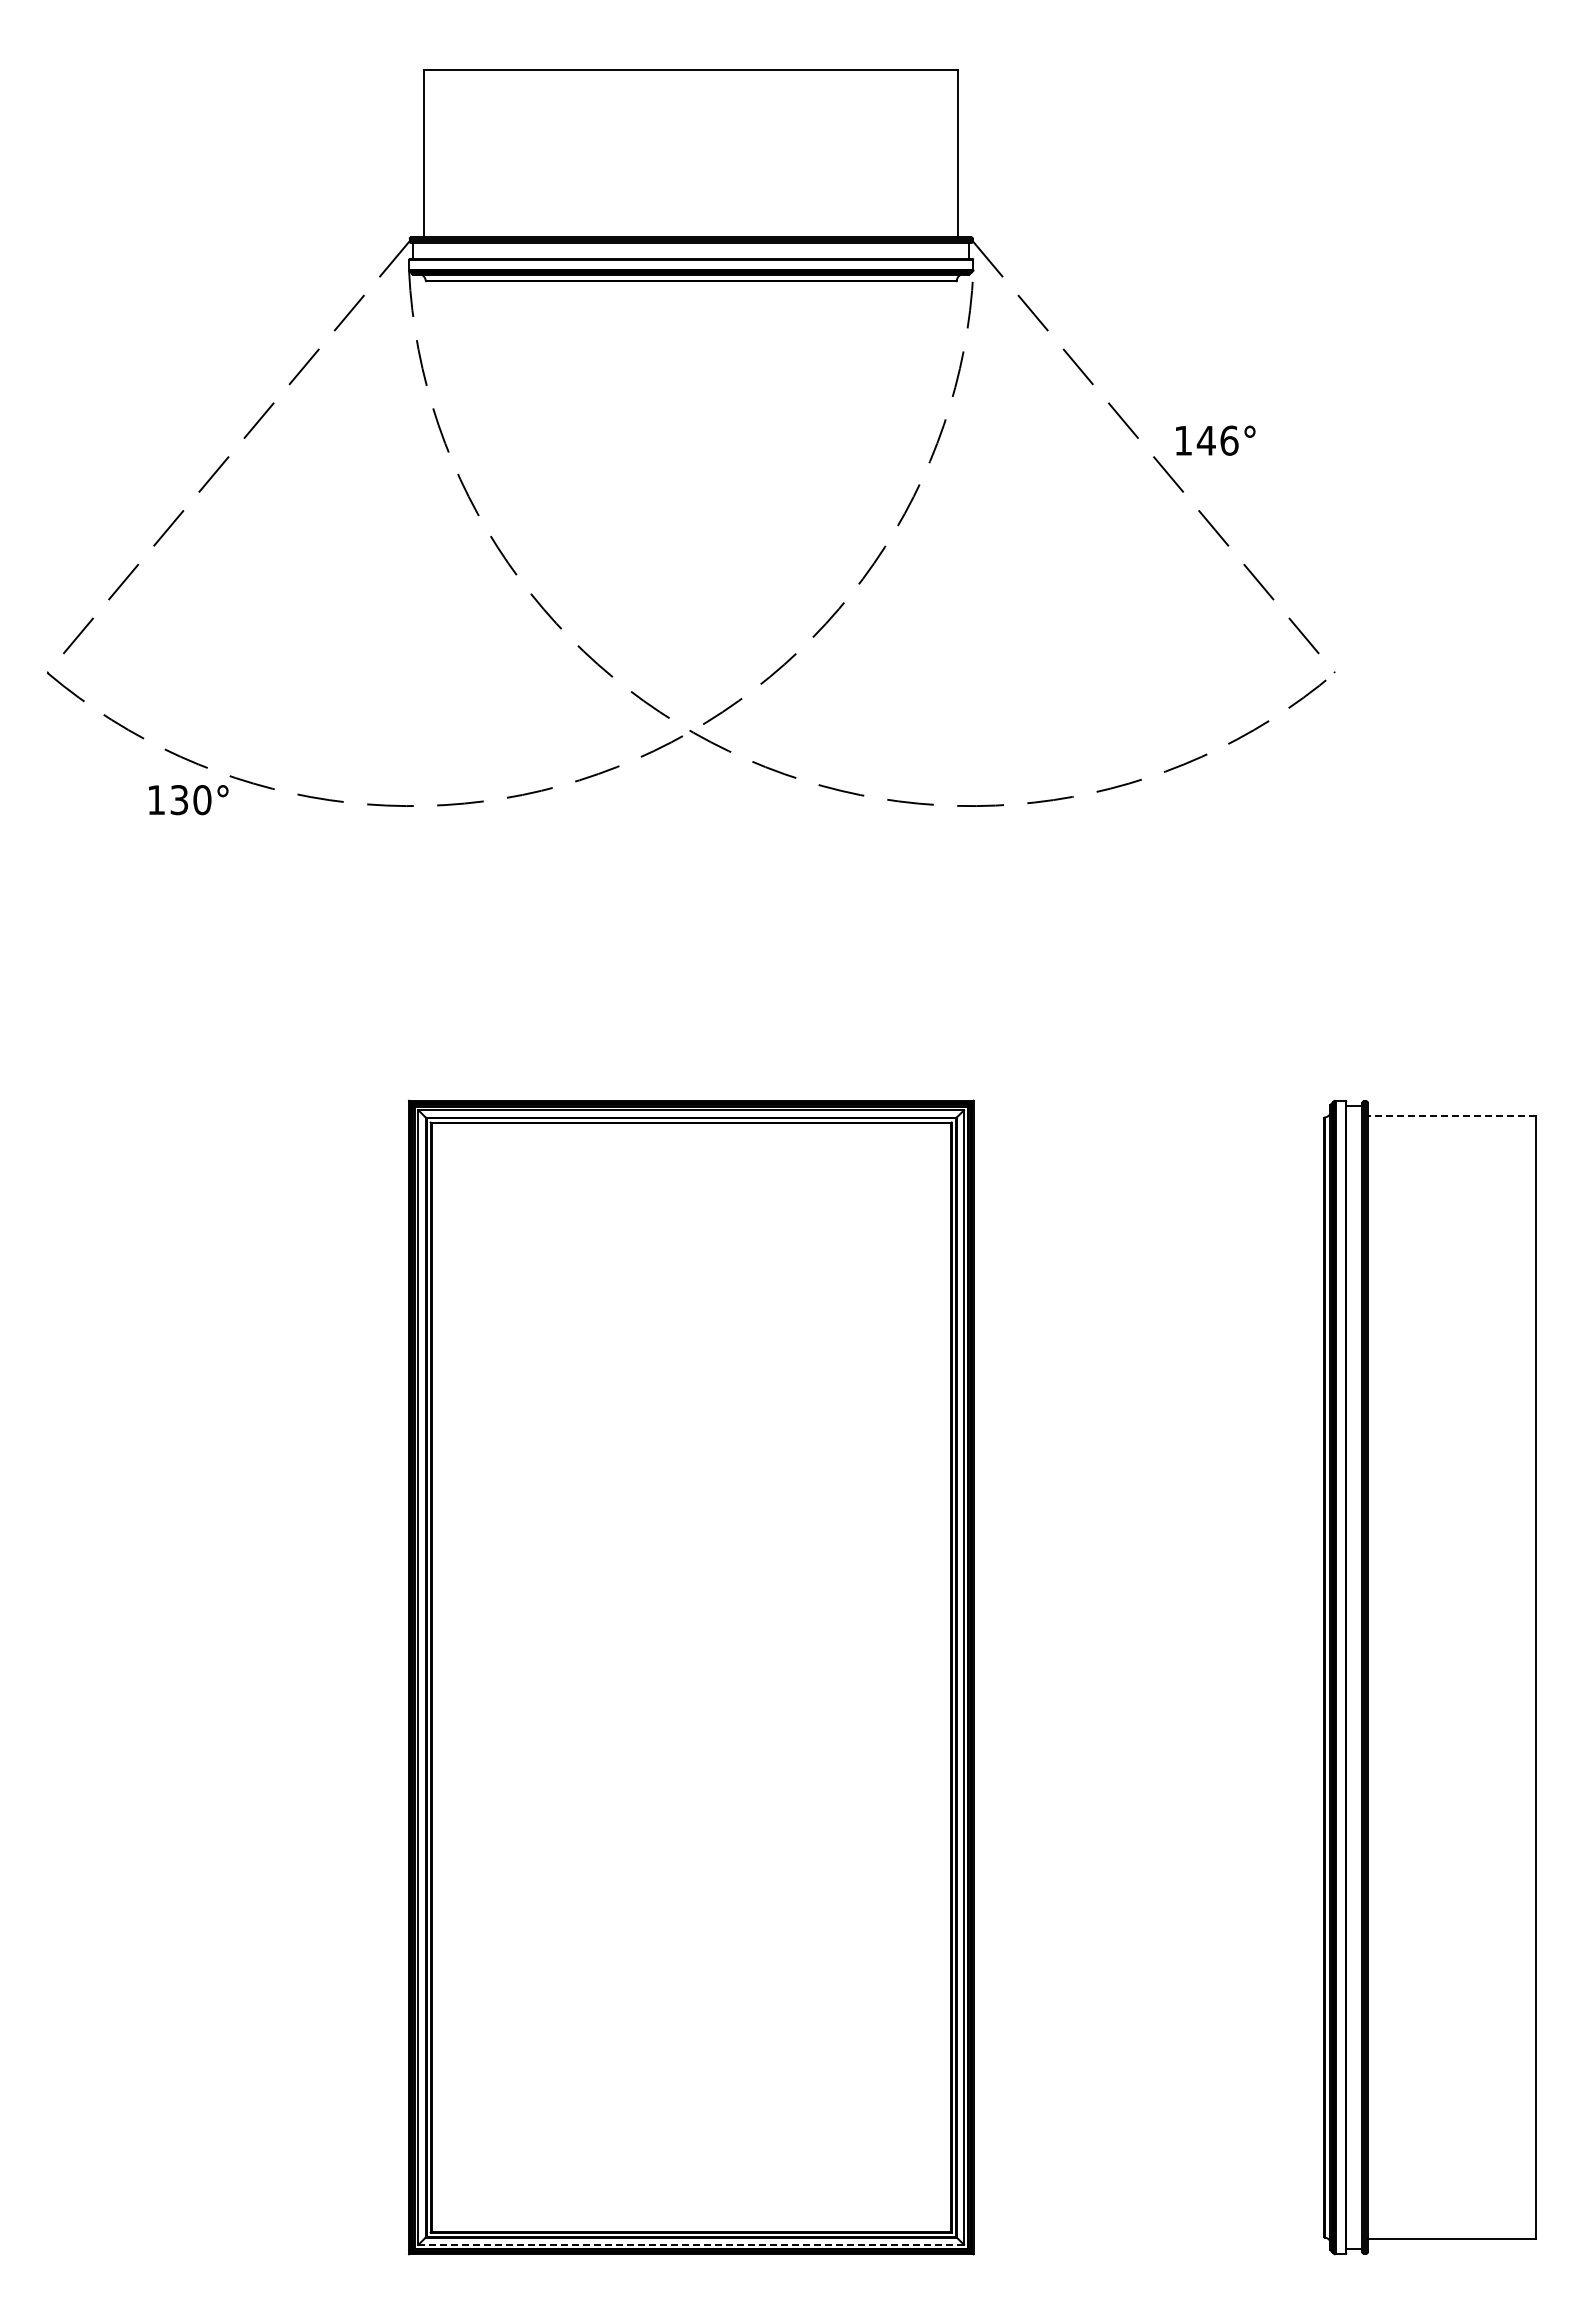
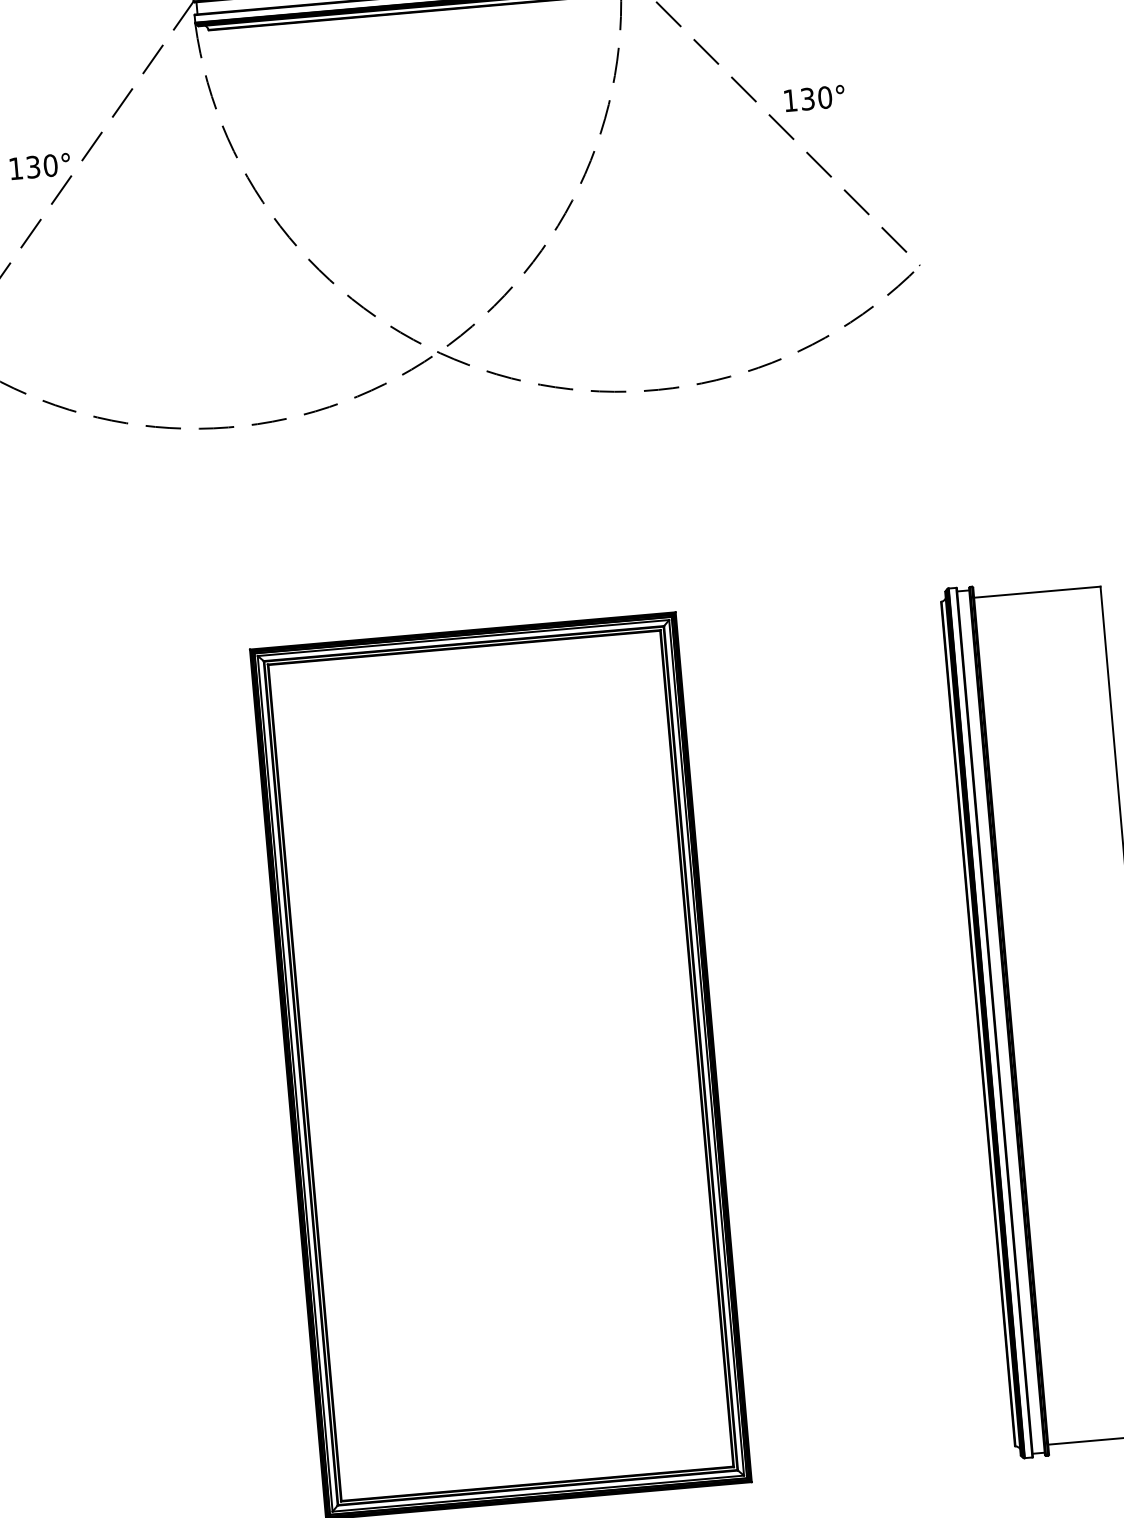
text: (1217, 440) -> (816, 98), 146° -> 130°
text: (188, 800) -> (40, 166), moved
line: (1451, 1116) -> (1037, 592), dashed -> solid
line: (691, 2244) -> (538, 1493), dashed -> solid

